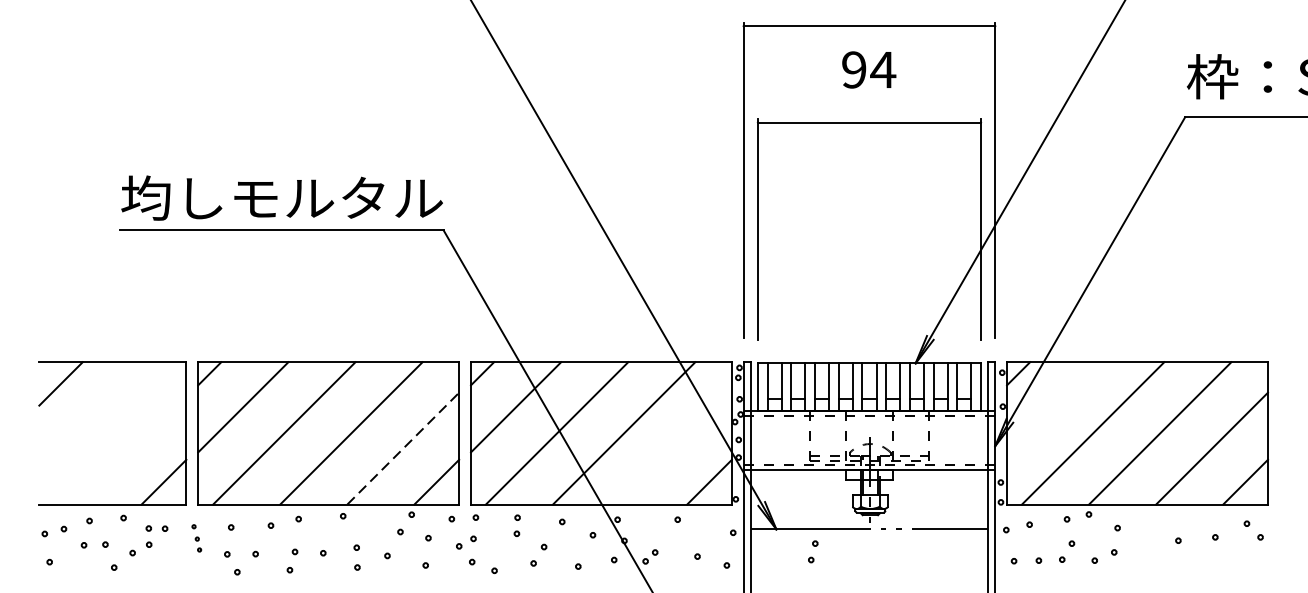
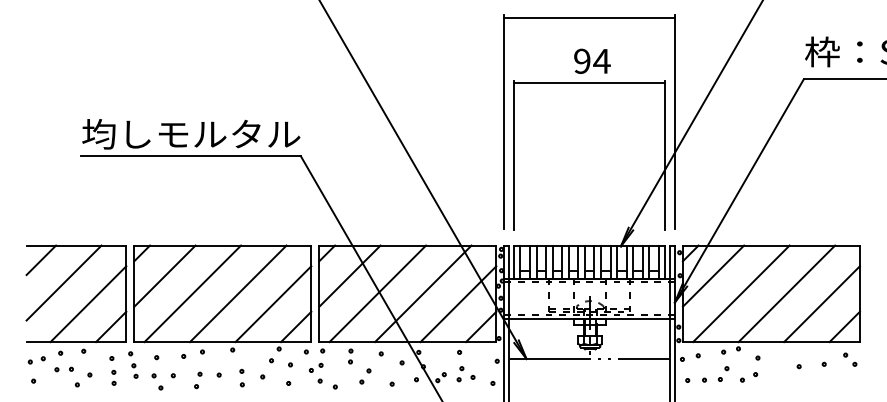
text: (869, 68) -> (592, 60), moved
line: (1052, 406) -> (713, 275), added
line: (93, 416) -> (63, 282), added
line: (130, 449) -> (88, 304), added
line: (403, 449) -> (273, 304), dashed -> solid
line: (676, 449) -> (458, 304), added
part: (148, 536) -> (113, 377), moved
part: (196, 537) -> (133, 364), size x1.43
part: (813, 552) -> (460, 374), moved

